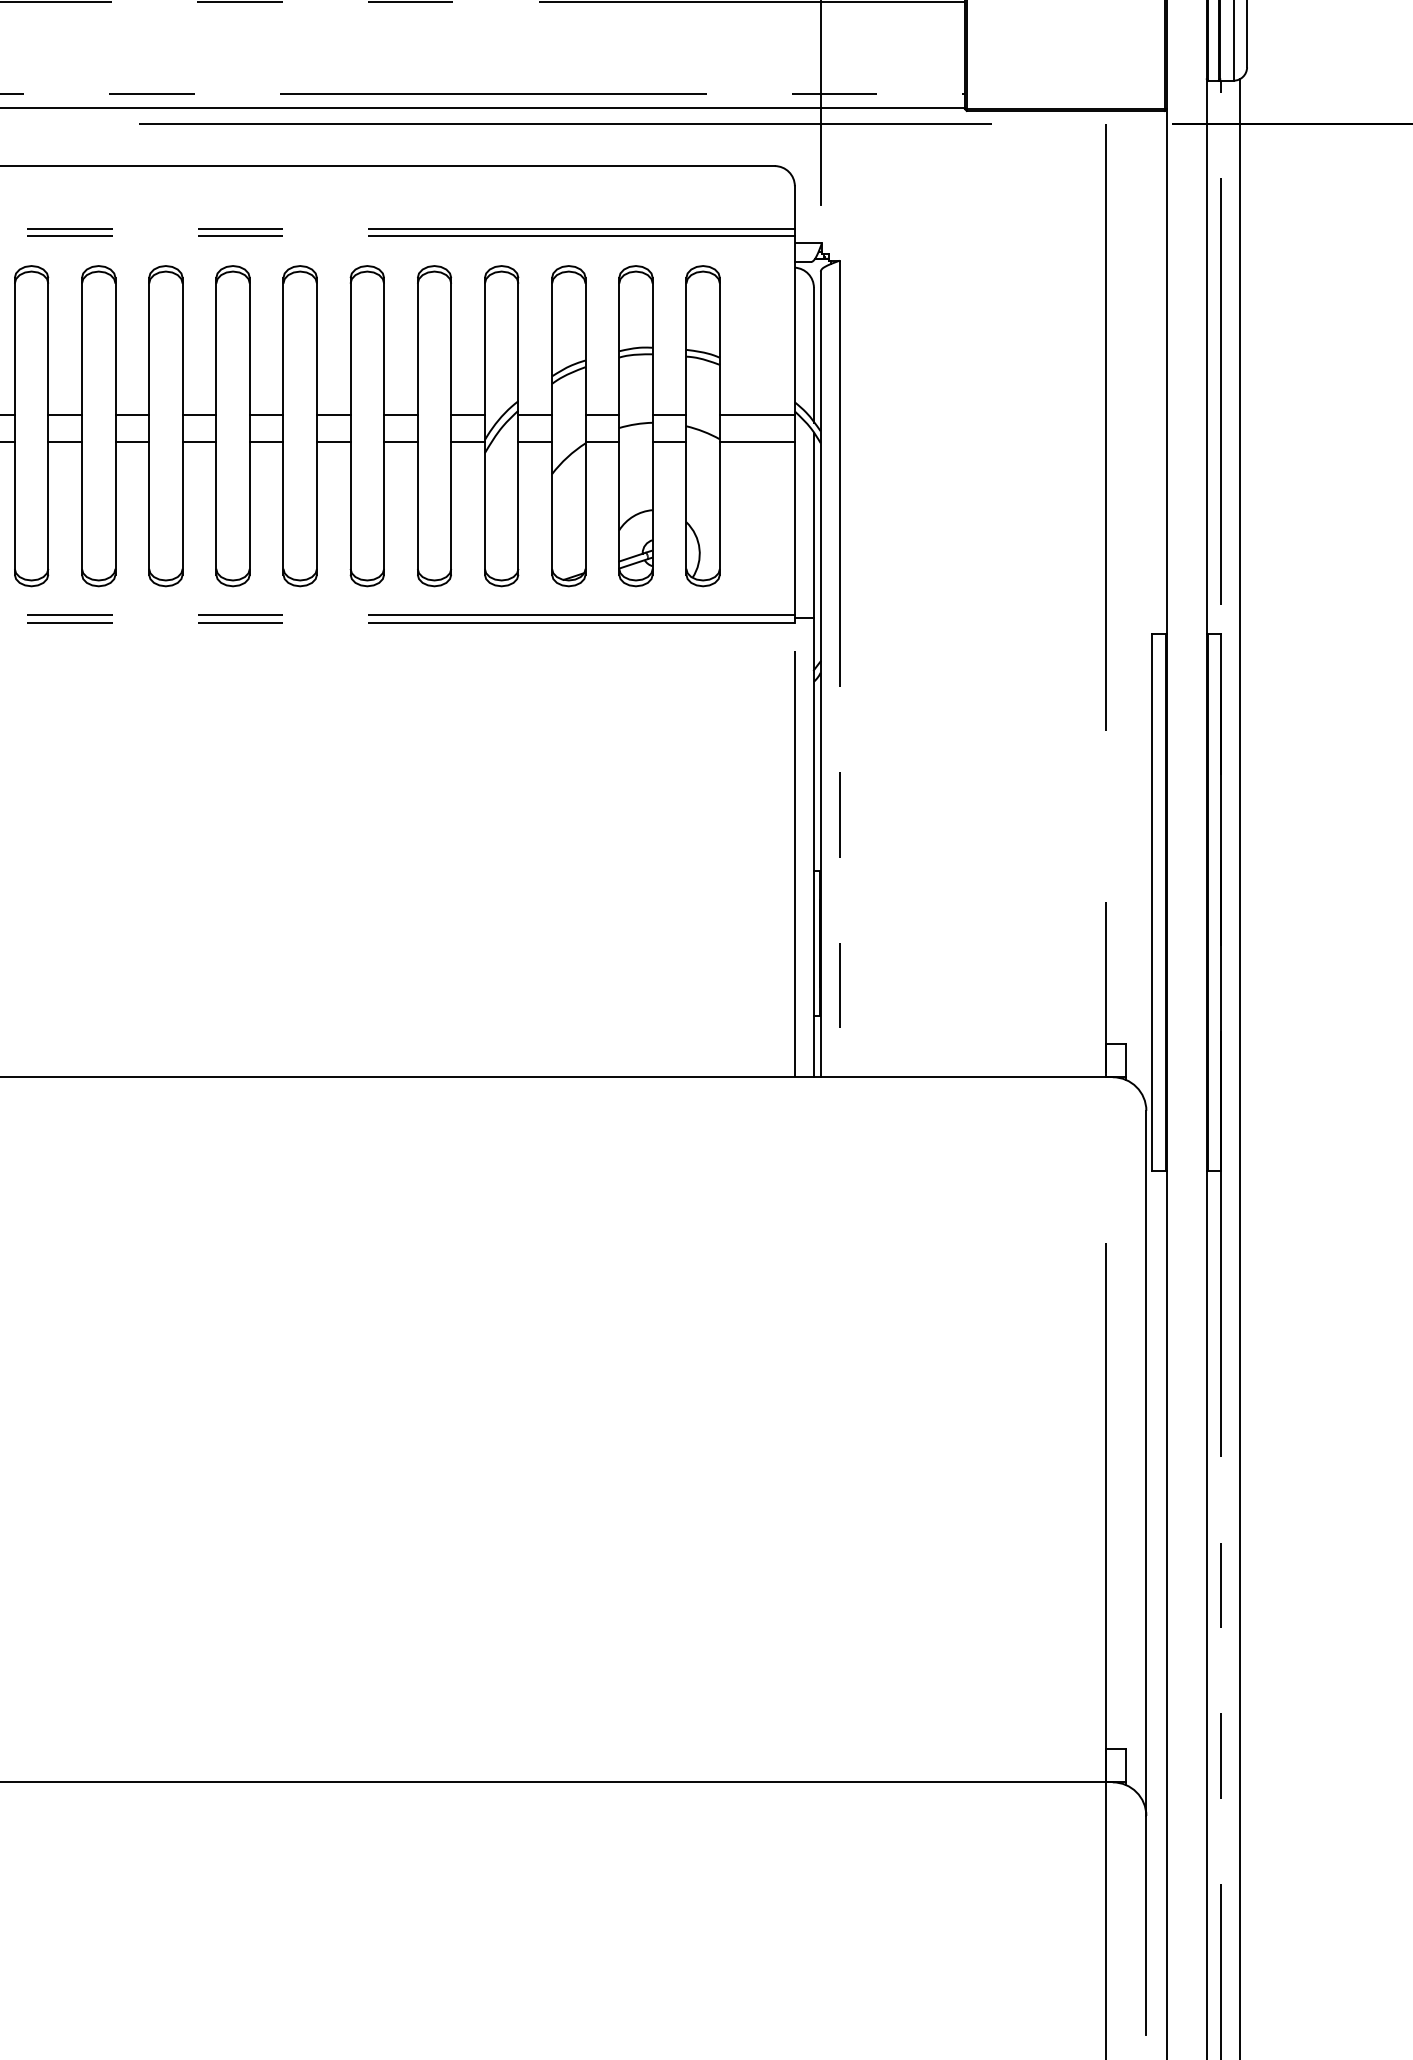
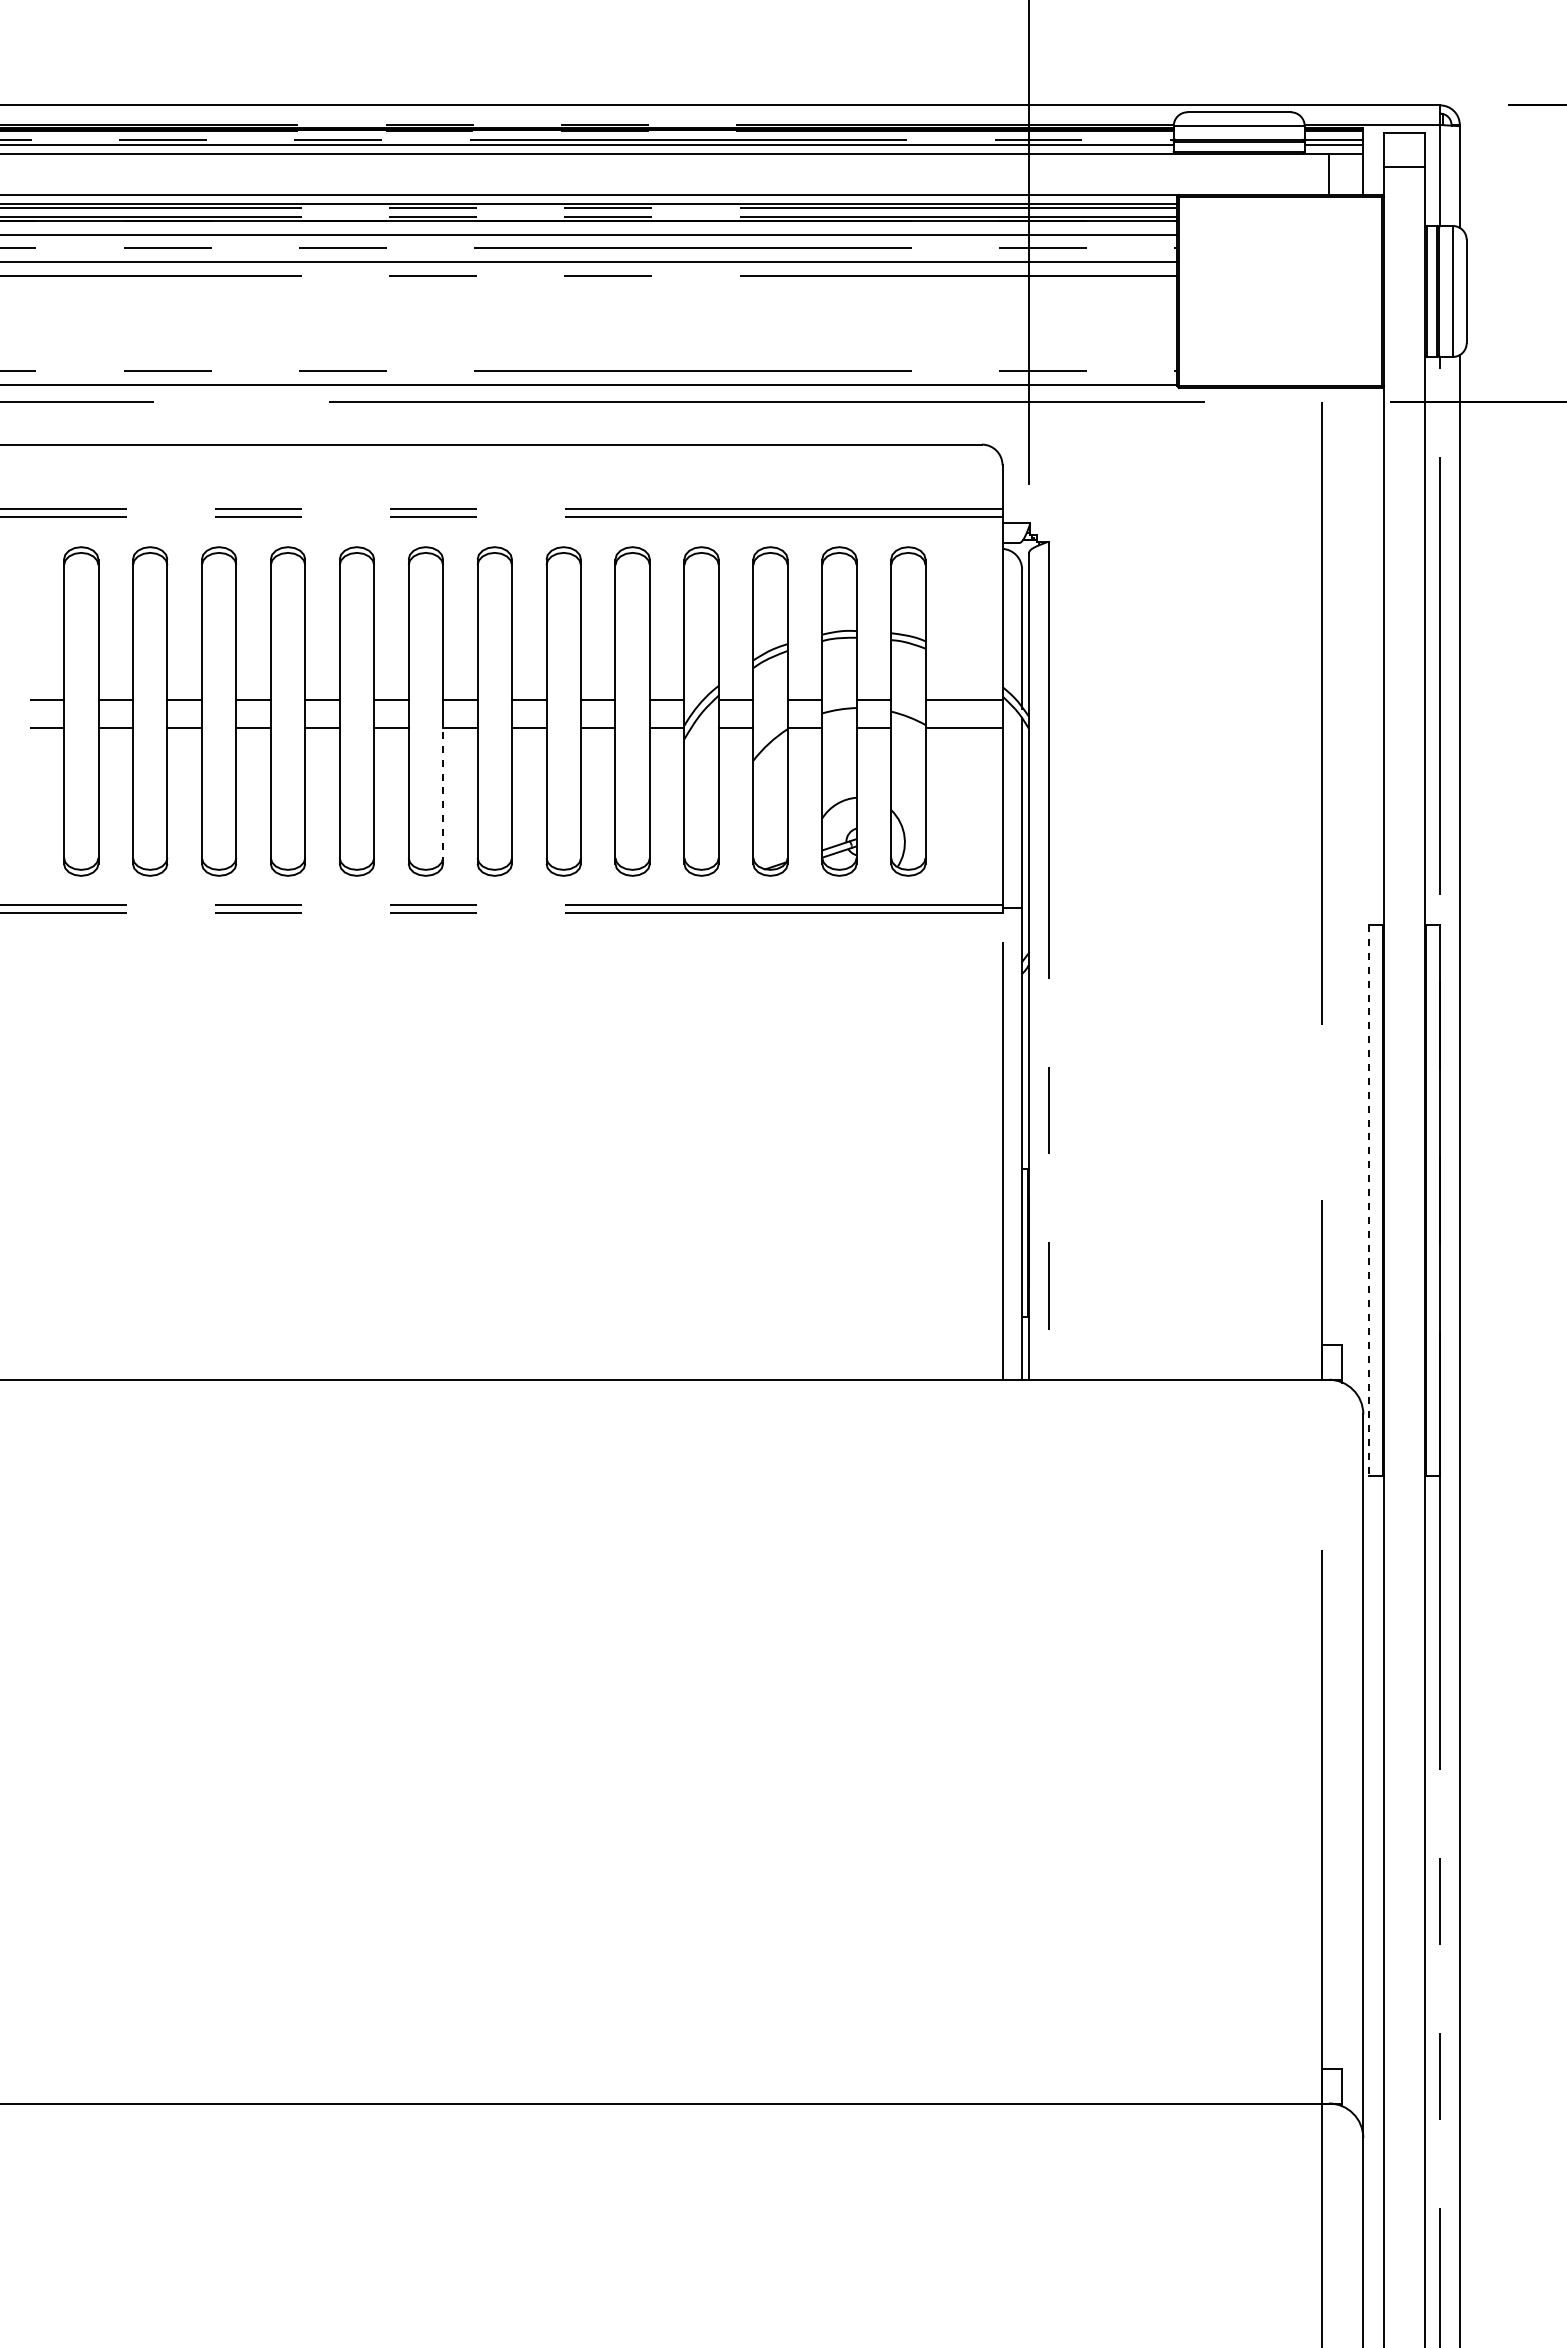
line: (250, 507) -> (443, 795), solid -> dashed
line: (1152, 902) -> (1369, 1200), solid -> dashed

